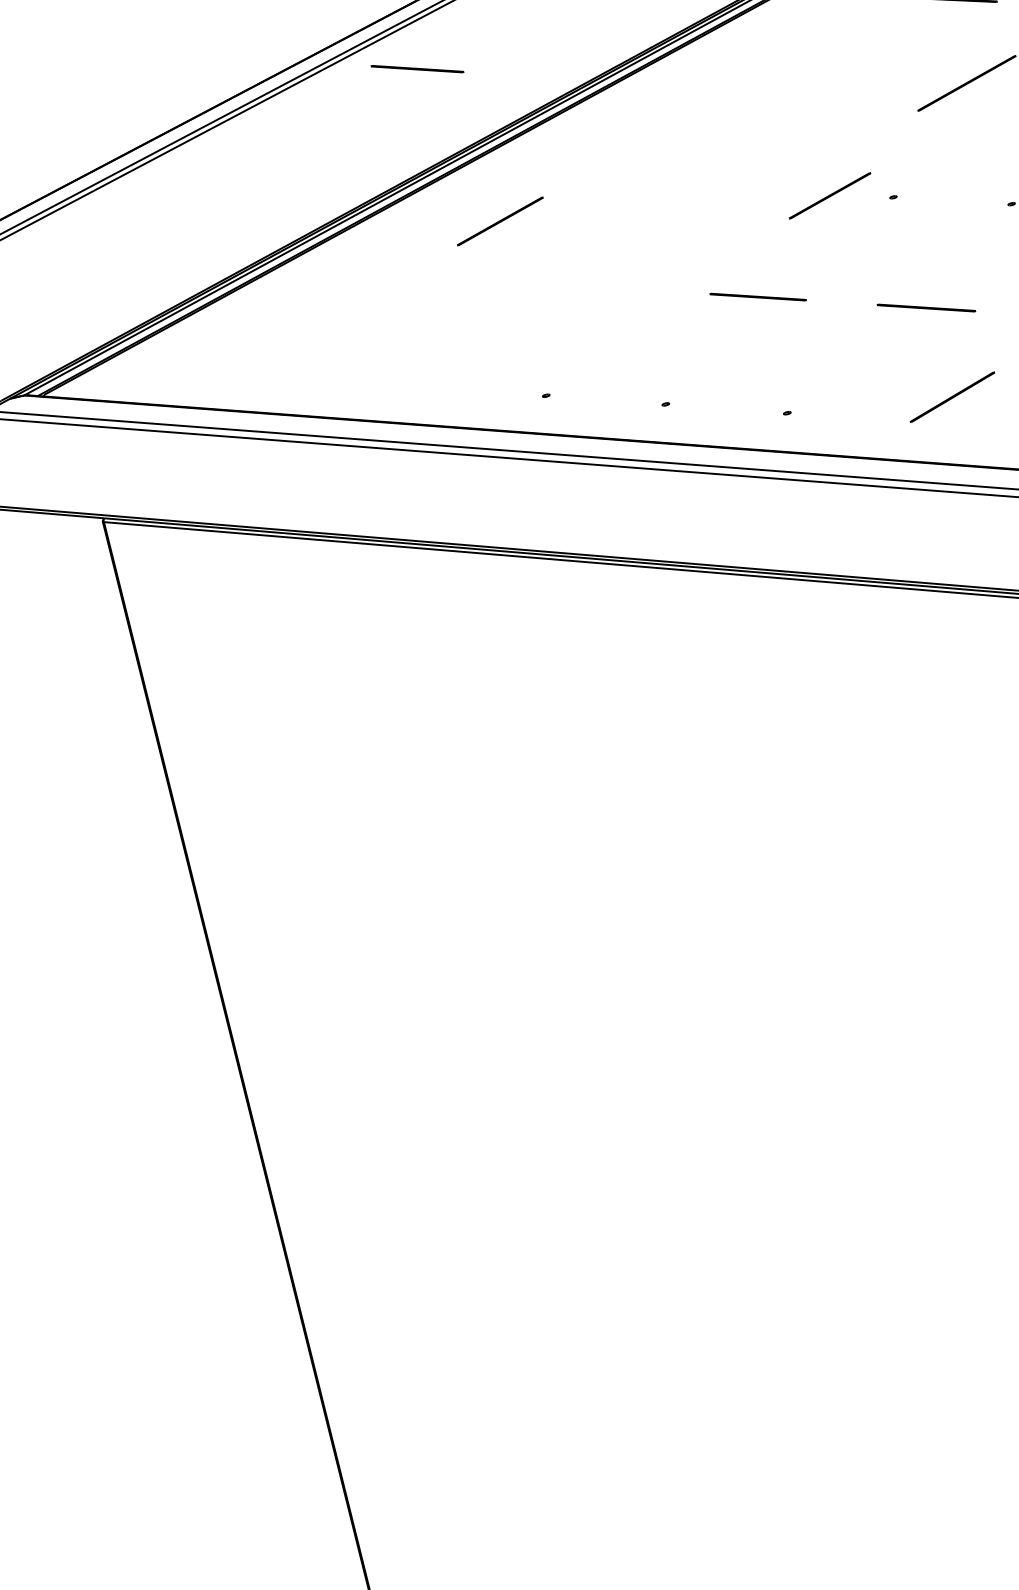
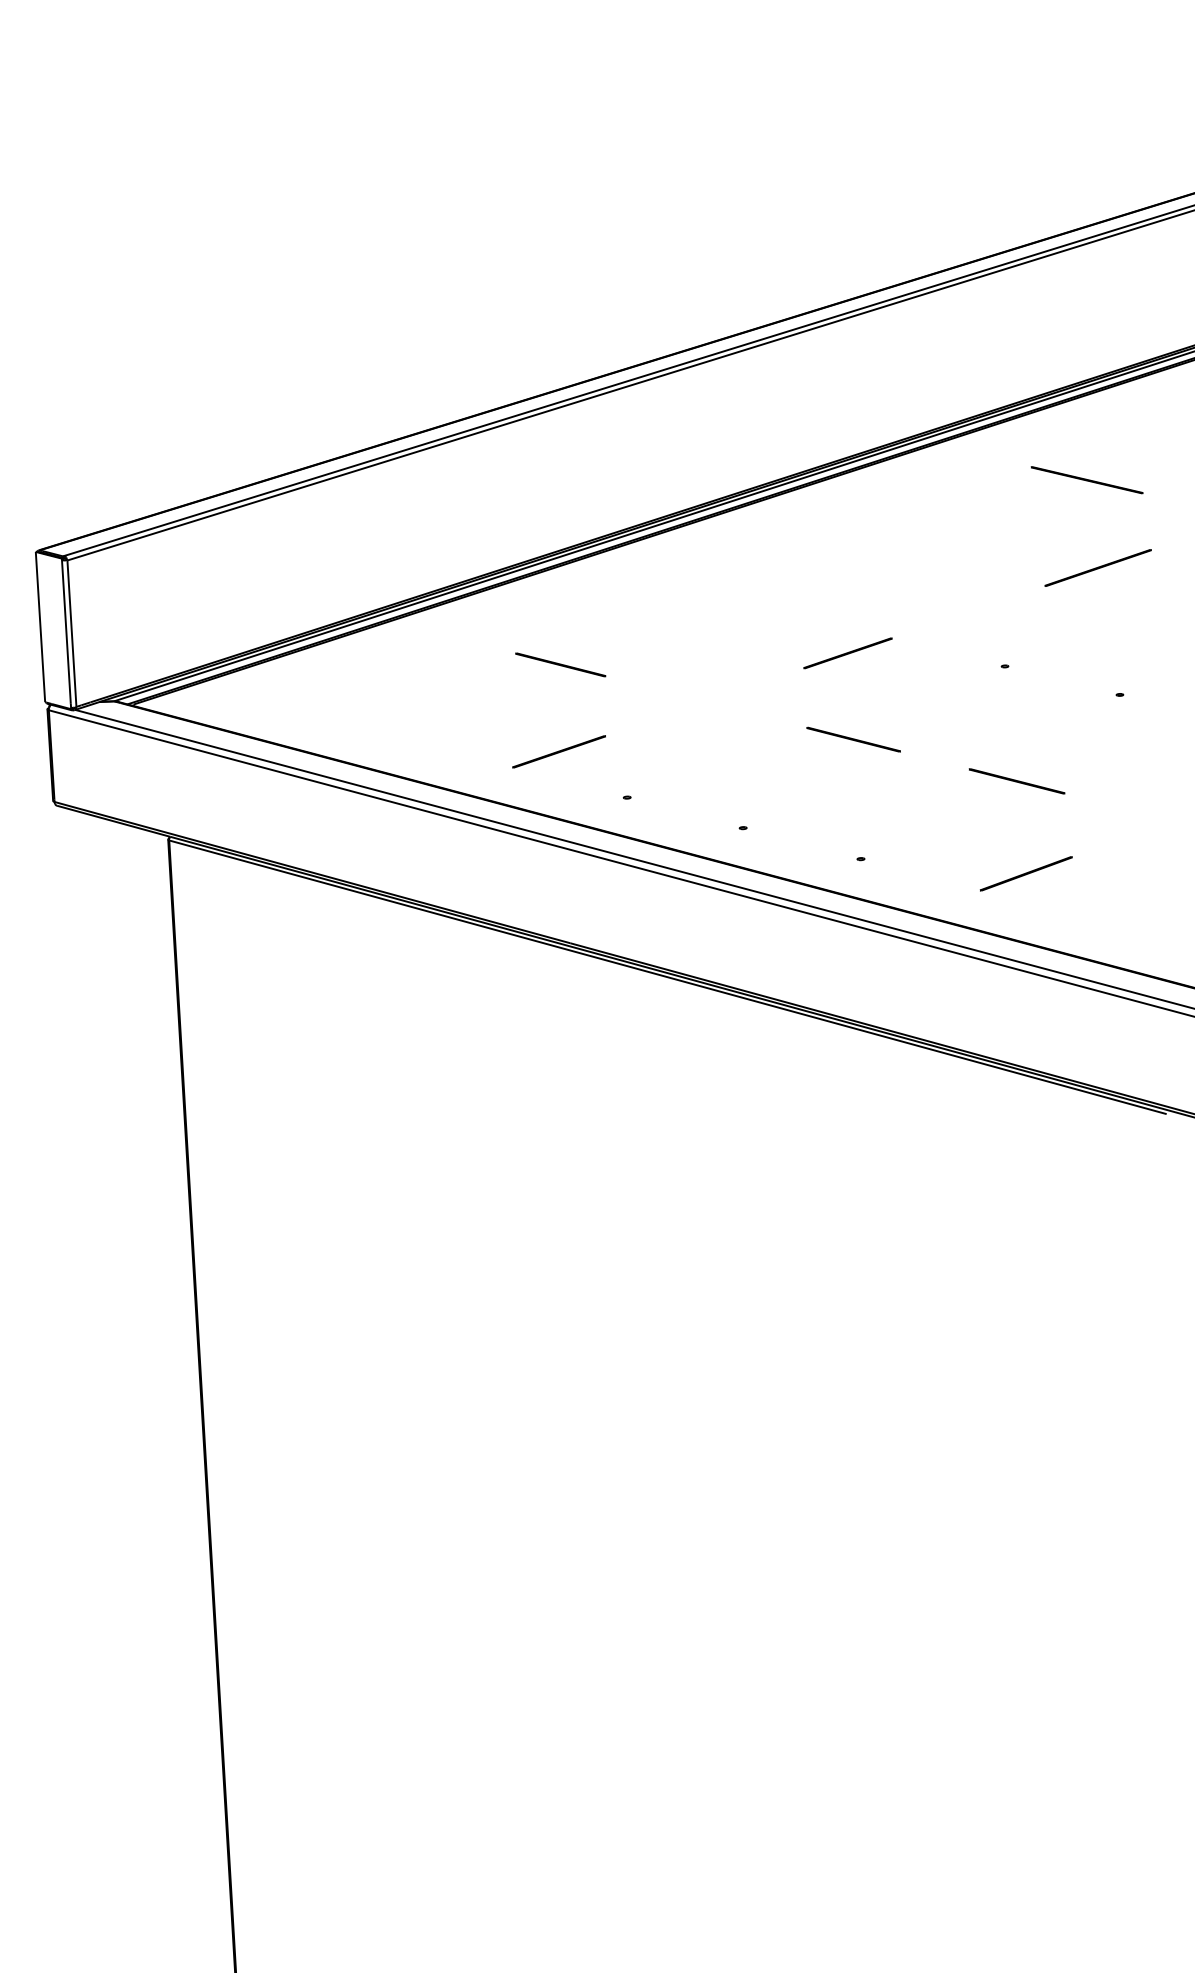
line: (417, 68) -> (560, 664), moved
line: (829, 196) -> (847, 653), moved
line: (499, 221) -> (558, 751), moved

